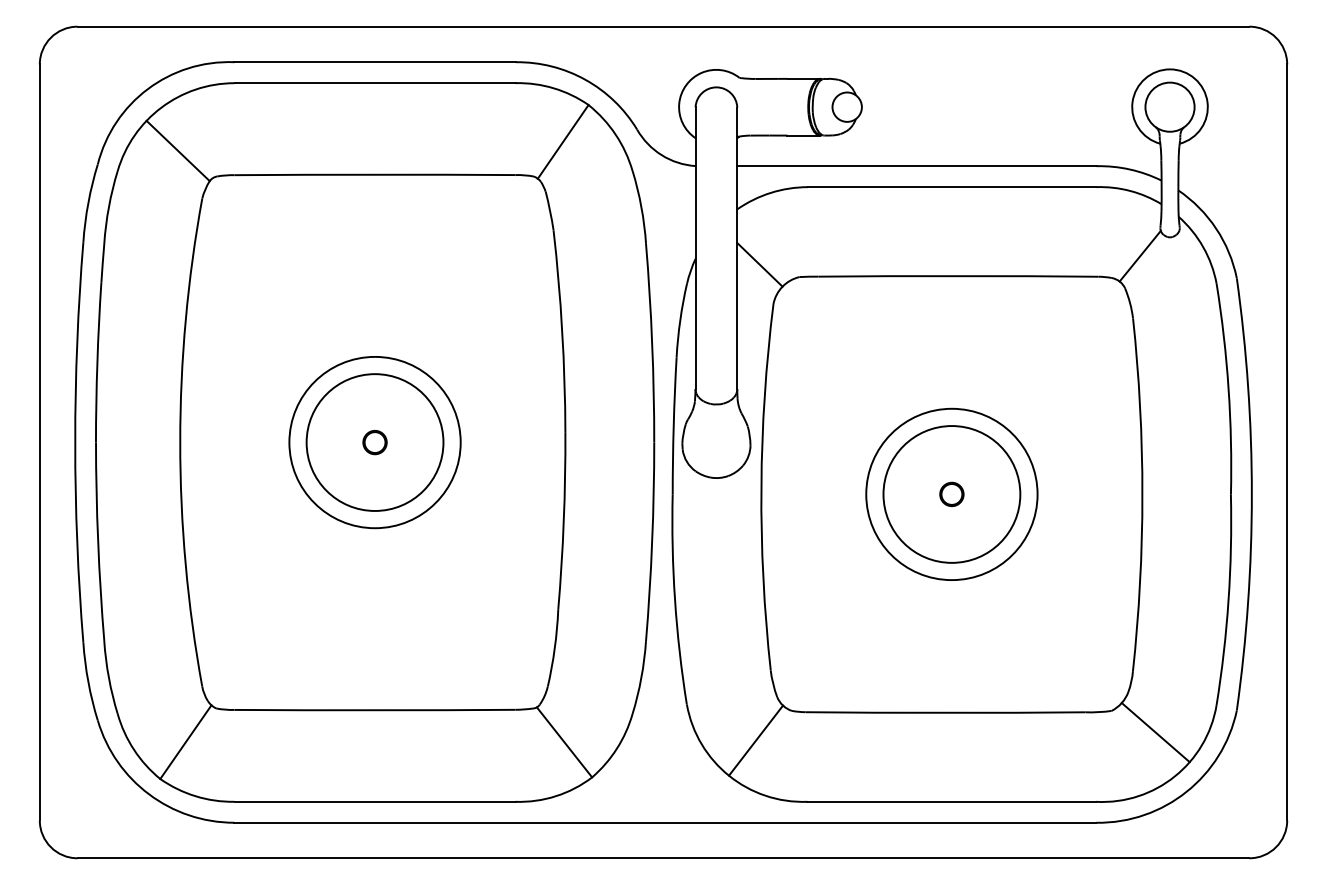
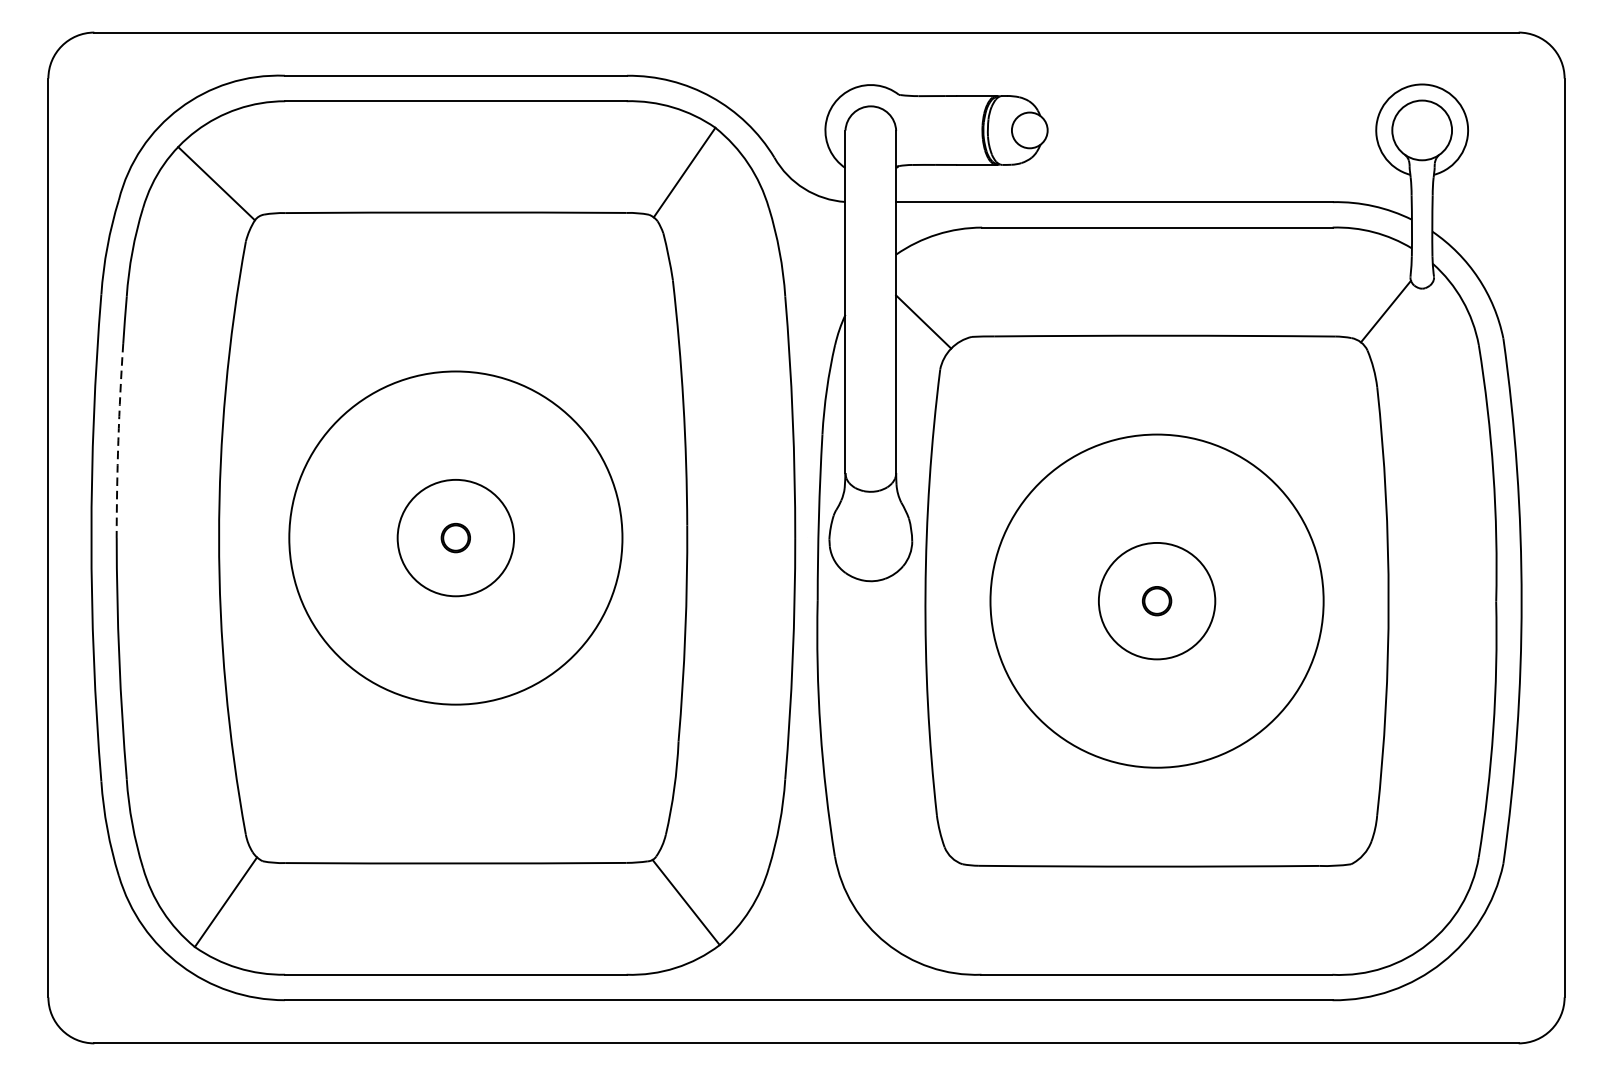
arc: (97, 362) -> (118, 440), solid -> dashed
circle: (374, 442) -> (455, 538), size x0.7
circle: (374, 442) -> (455, 538), size x1.6
circle: (951, 494) -> (1156, 601), size x0.7
circle: (951, 494) -> (1156, 601), size x1.6
line: (1155, 732) -> (1404, 890), removed
line: (755, 740) -> (918, 900), removed

